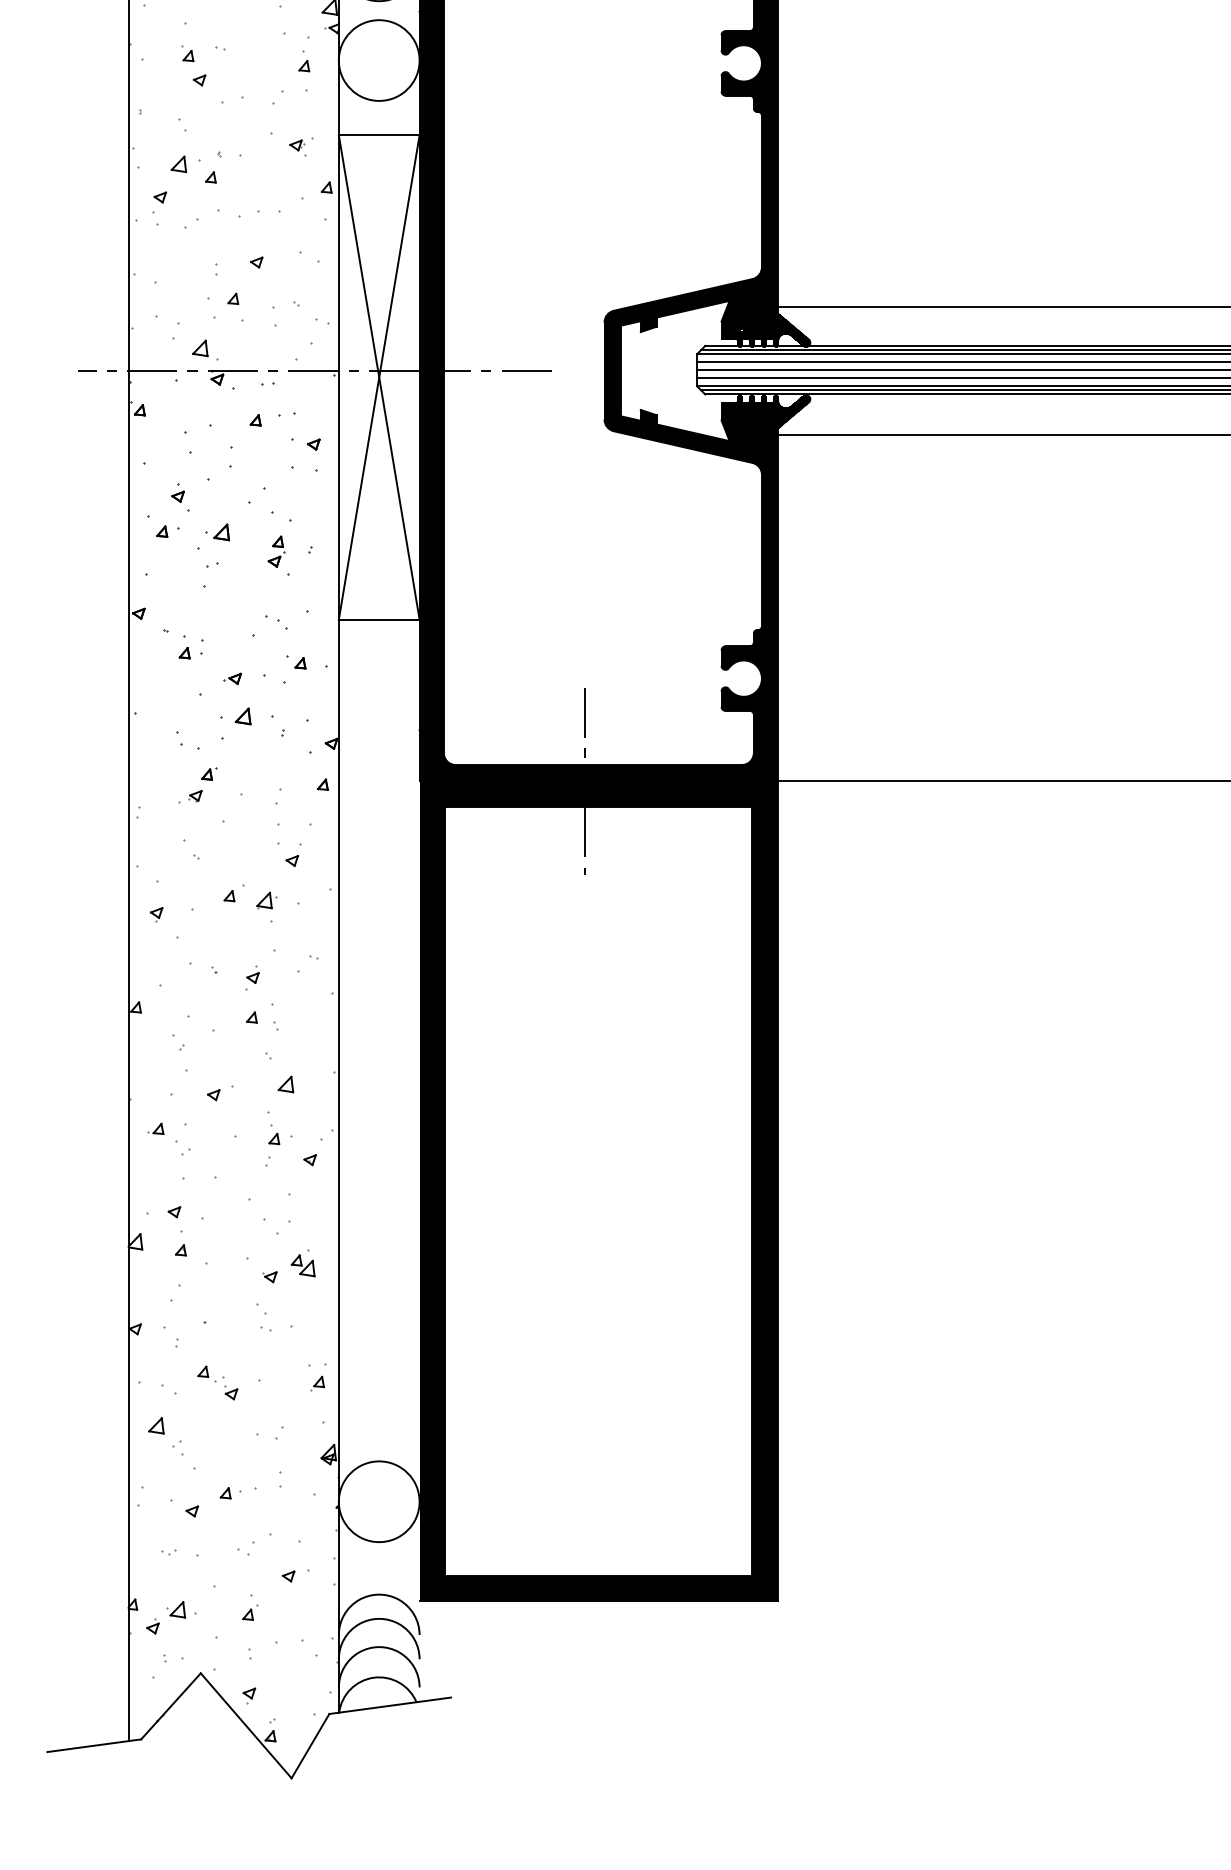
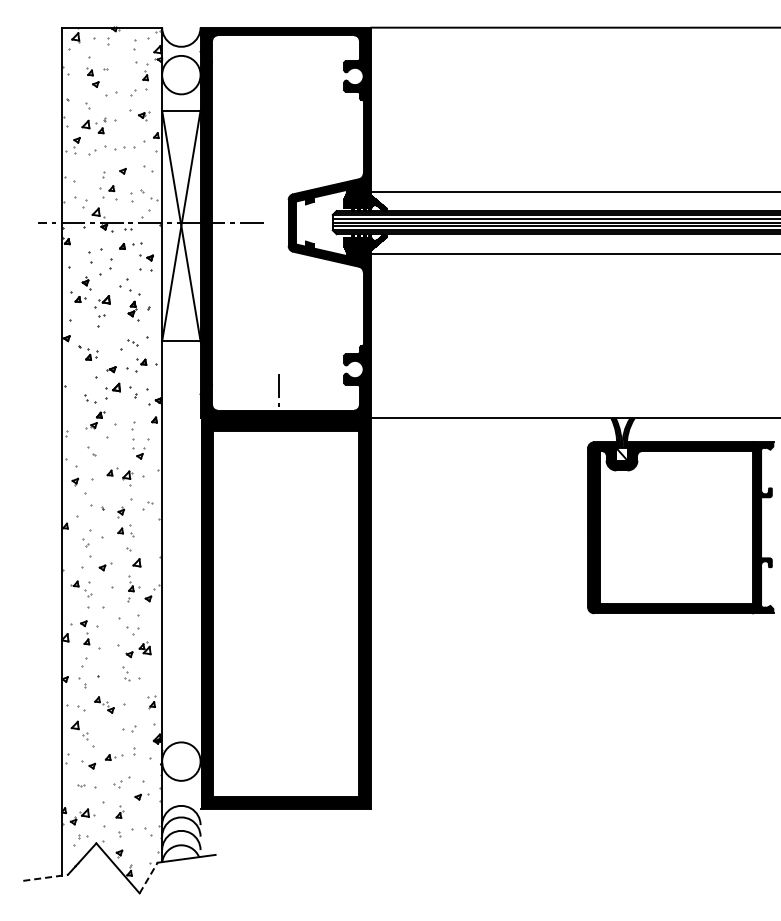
line: (585, 840) -> (279, 446), removed
line: (93, 1744) -> (45, 877), solid -> dashed
line: (310, 1747) -> (148, 878), solid -> dashed

